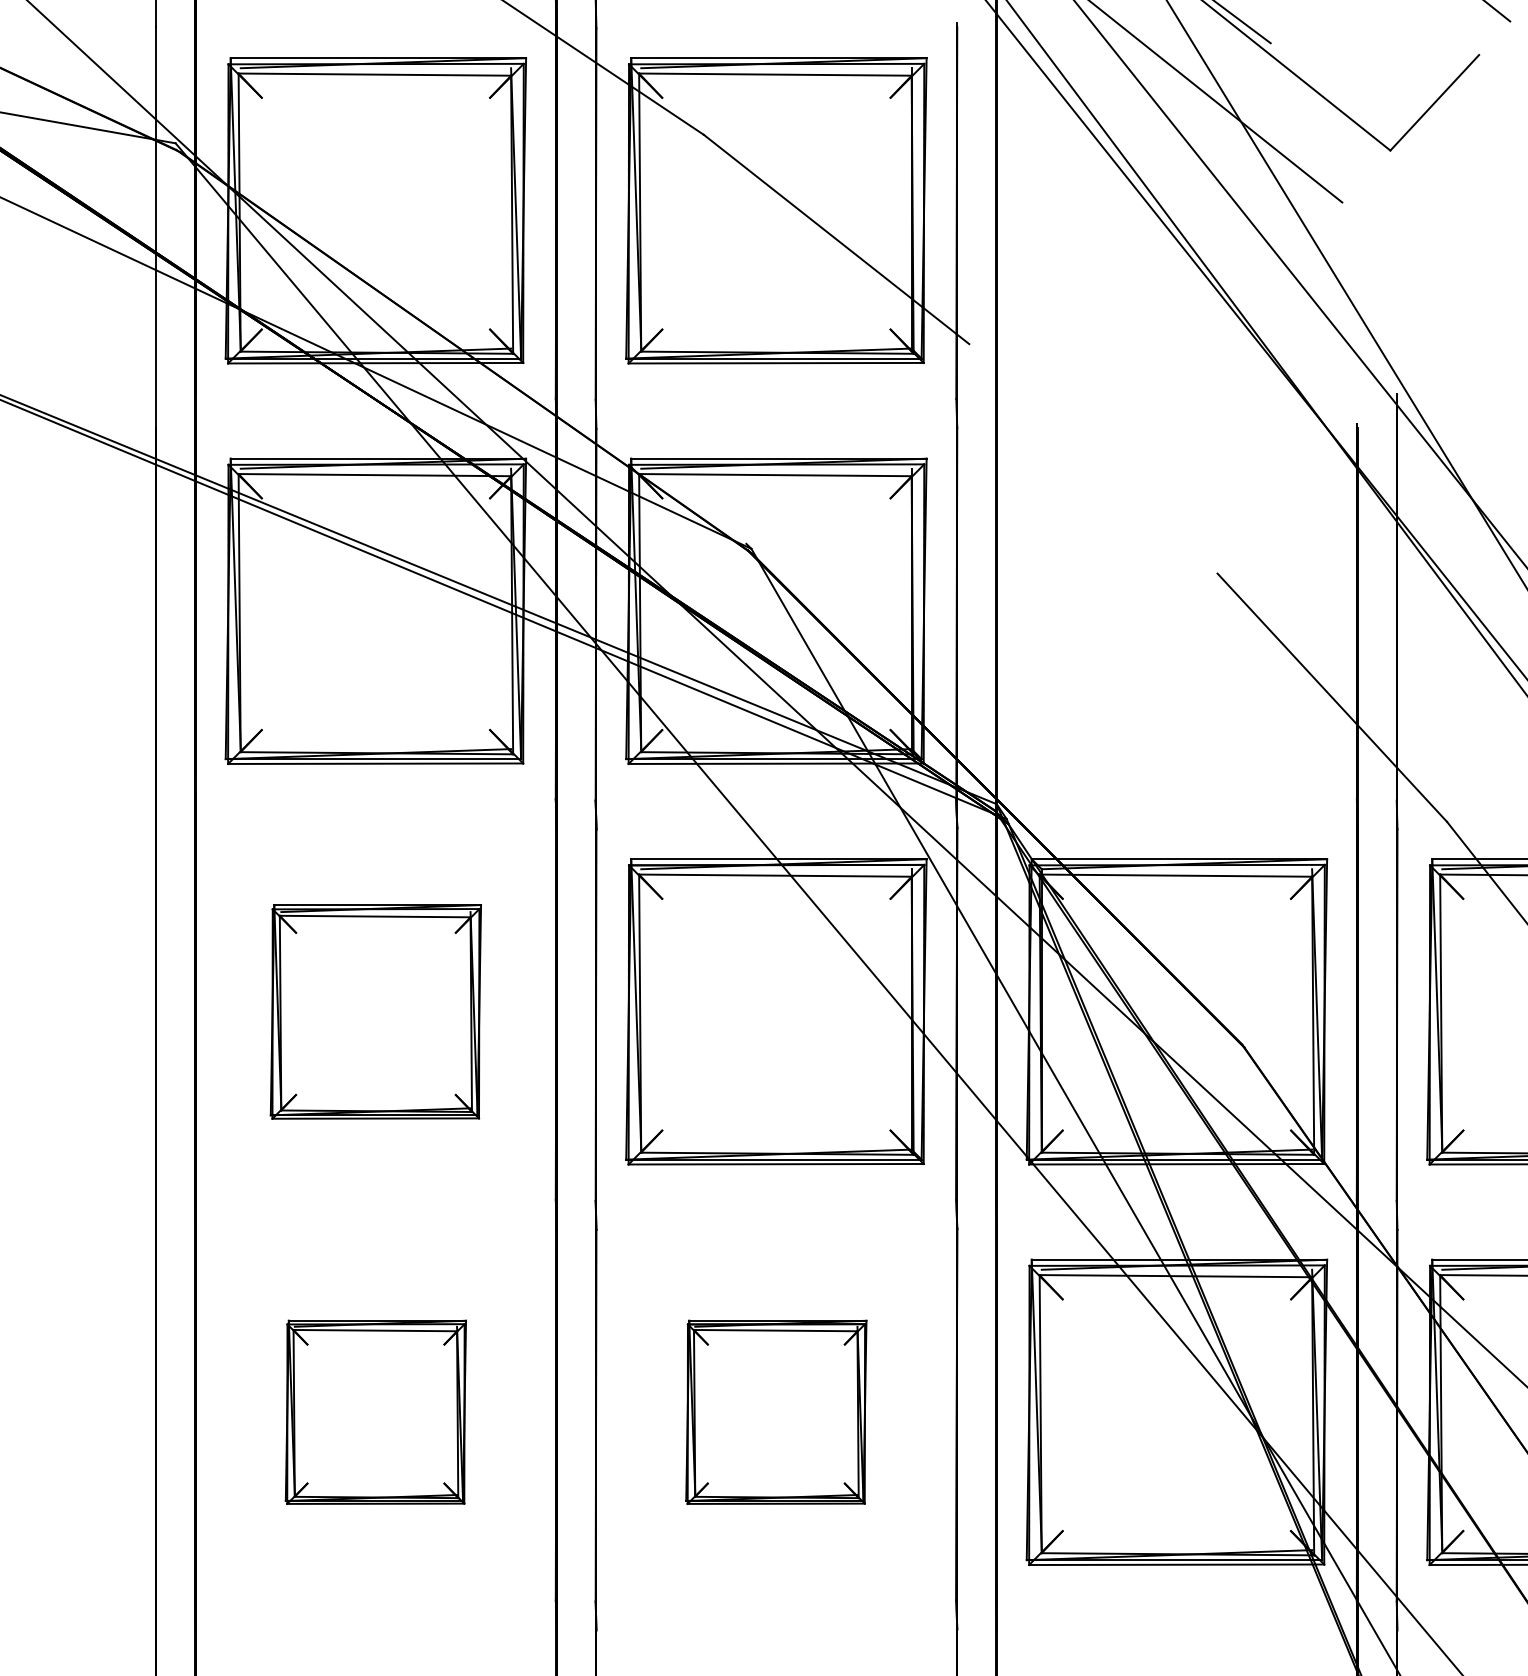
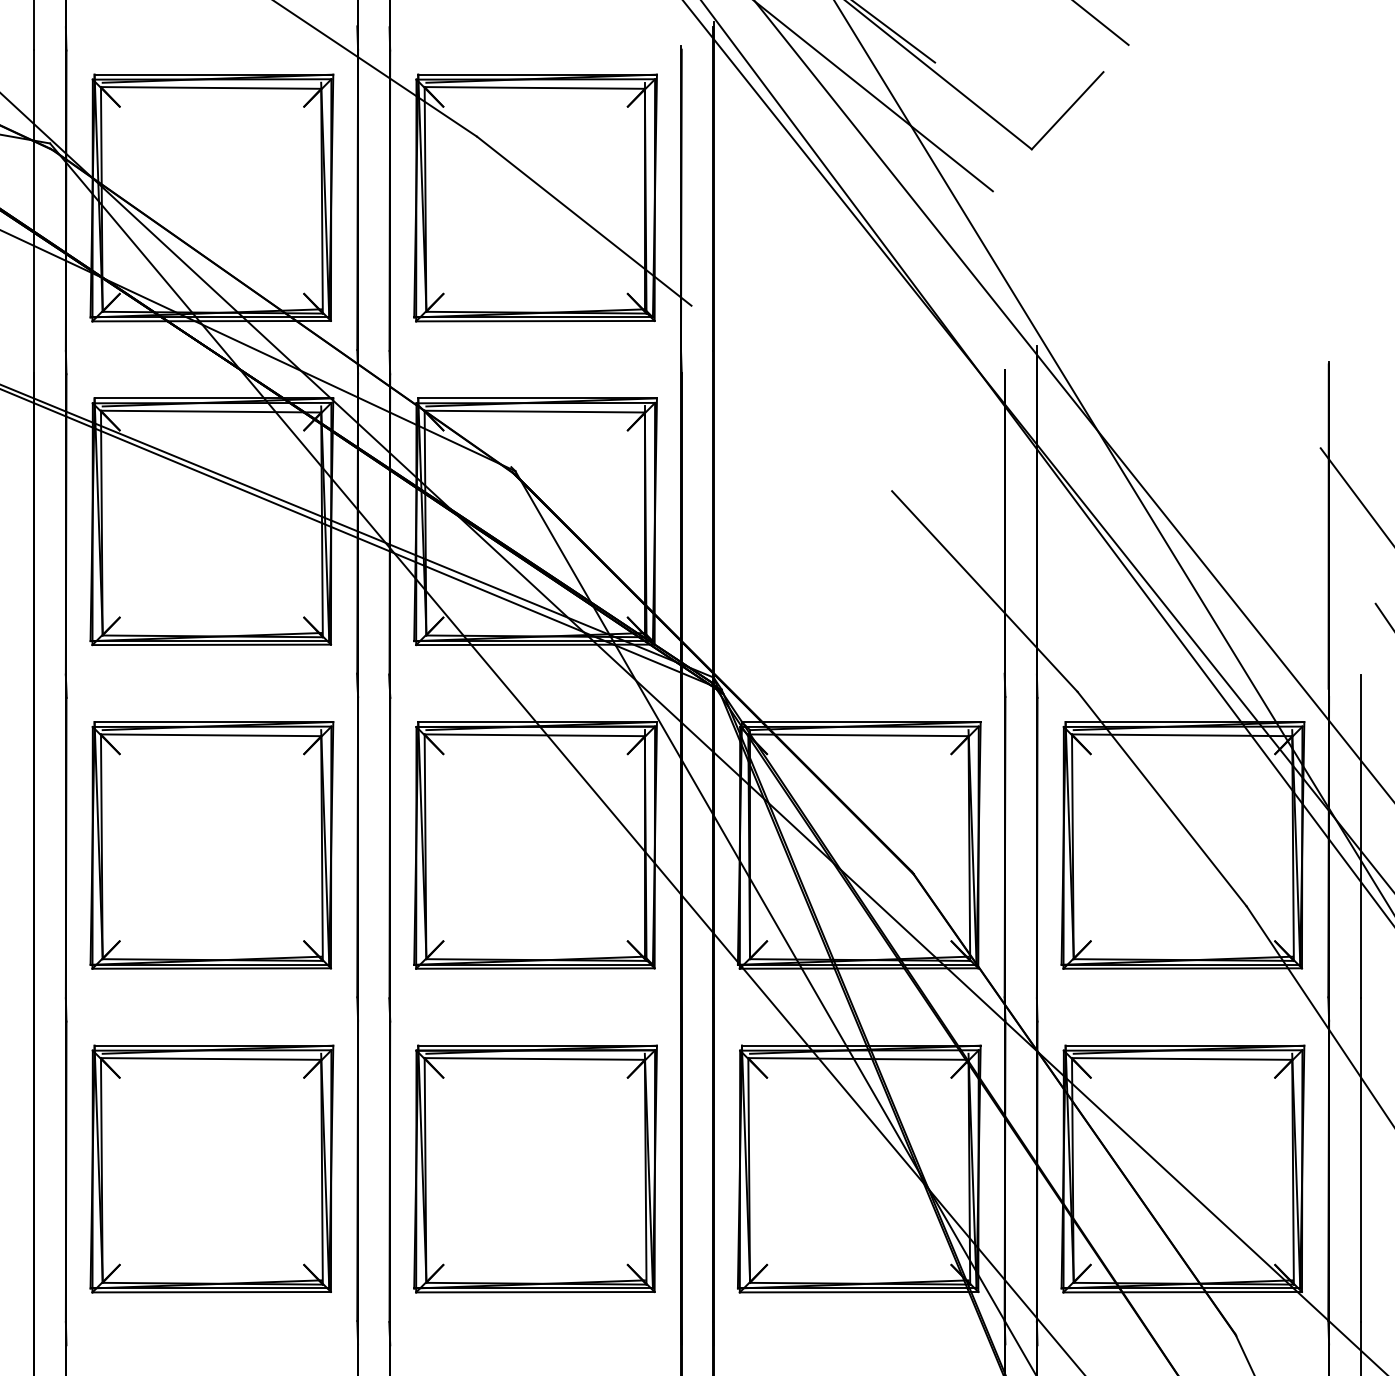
part: (375, 1012) -> (211, 845), size x1.43
part: (375, 1411) -> (211, 1168), size x1.67
part: (776, 1411) -> (535, 1168), size x1.67

